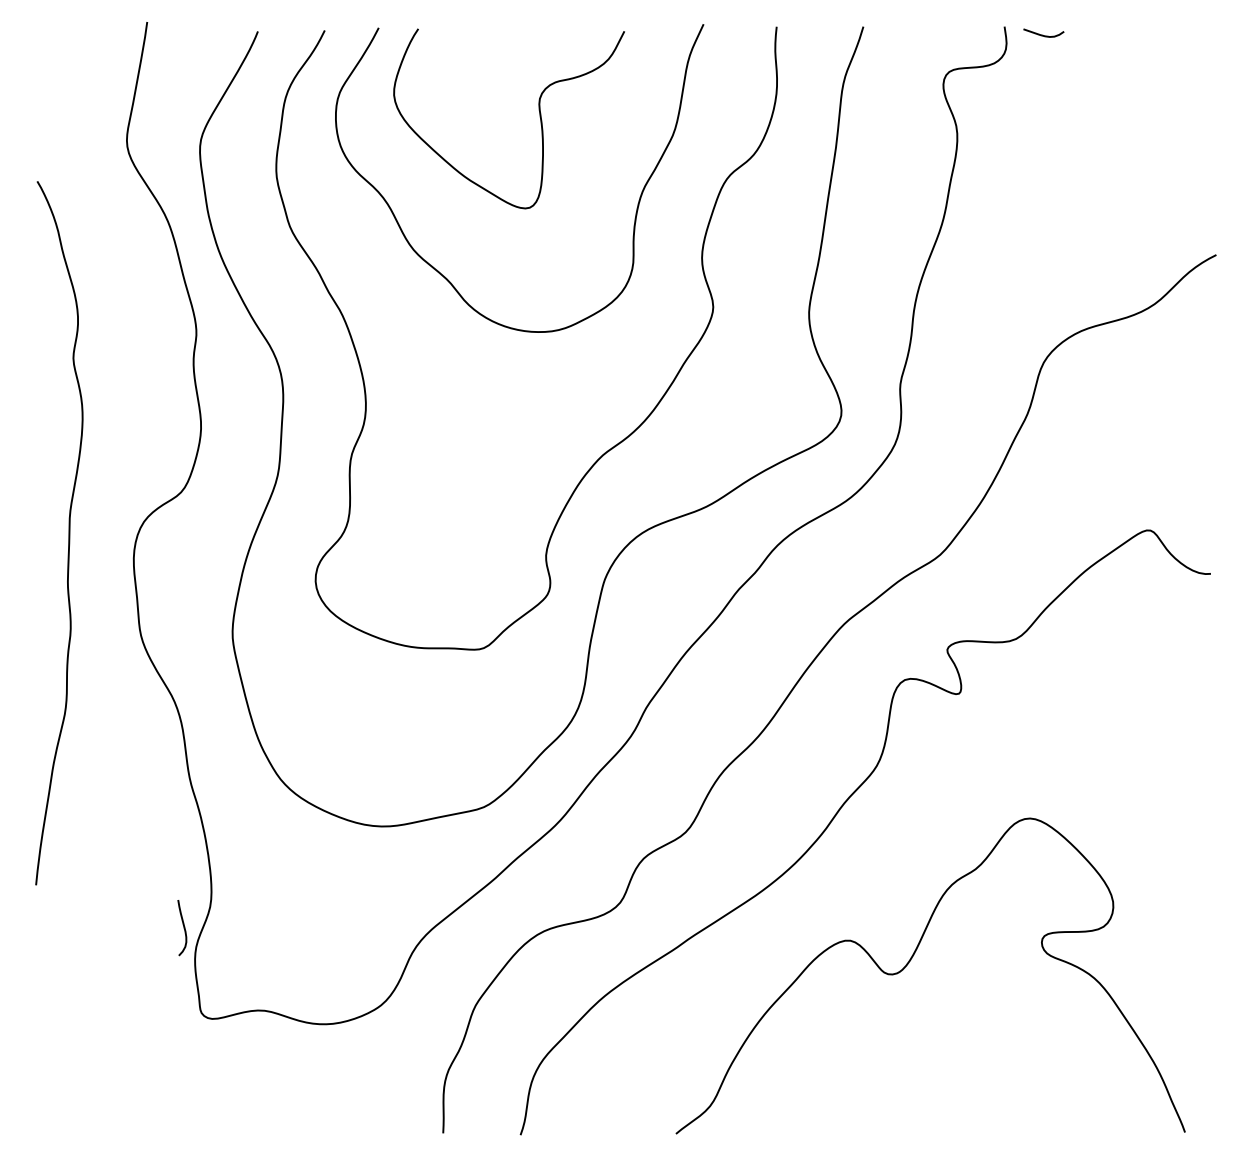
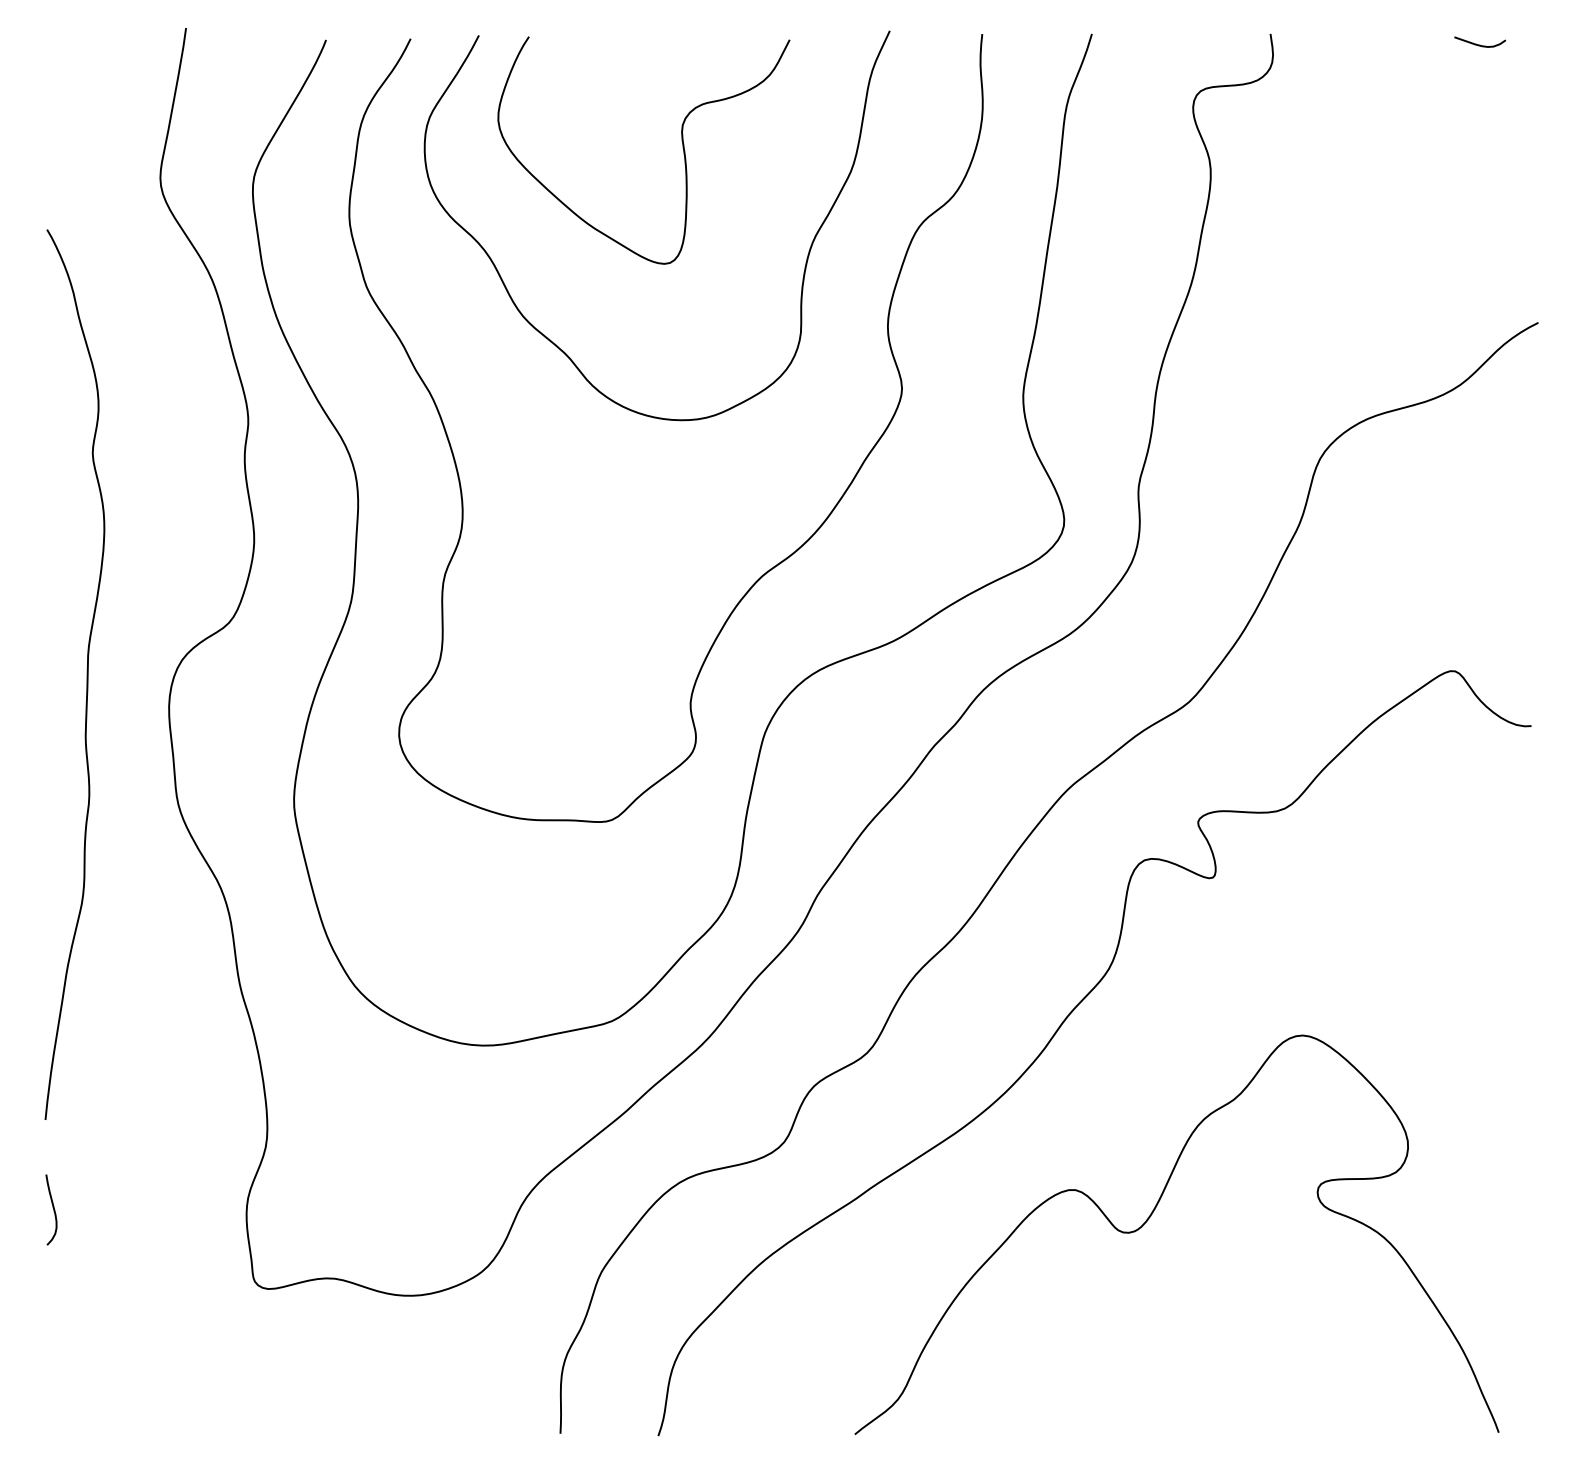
curve: (1044, 35) -> (1480, 44), moved
curve: (183, 927) -> (53, 1209), moved

